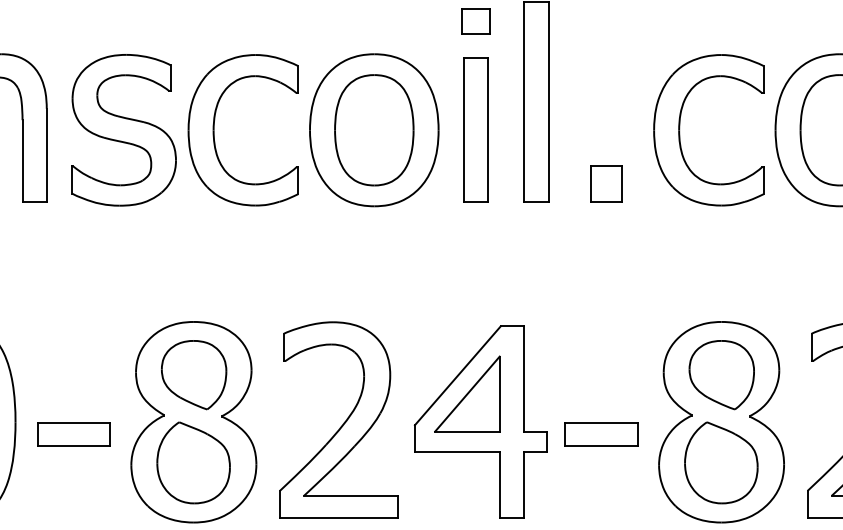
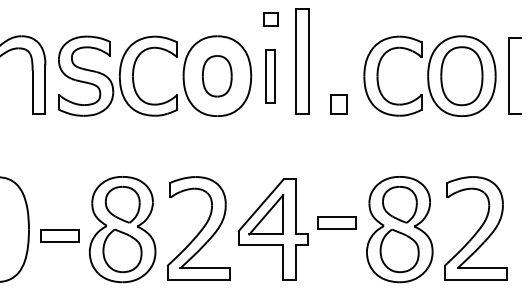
part: (475, 128) -> (270, 75), size x0.7
part: (372, 130) -> (216, 76), size x0.7
part: (601, 433) -> (336, 222), moved

